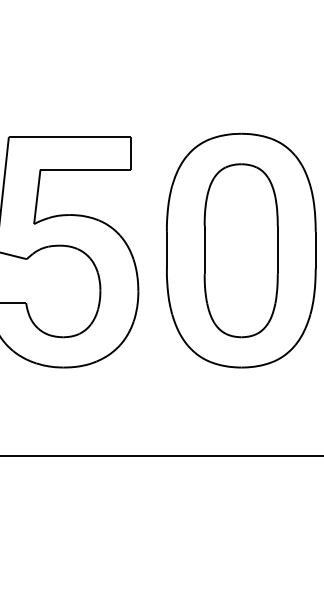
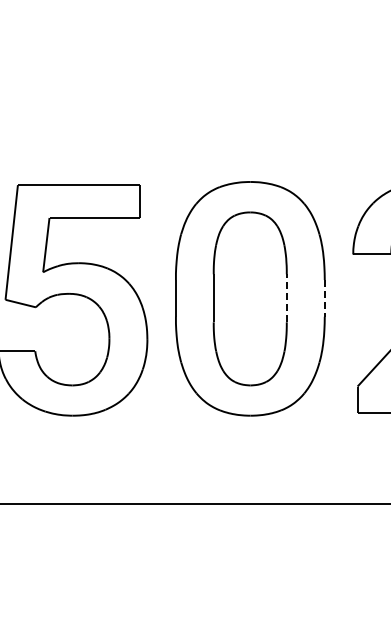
line: (277, 250) -> (286, 298), solid -> dashed
line: (315, 250) -> (324, 298), solid -> dashed

